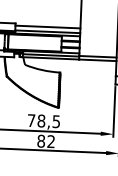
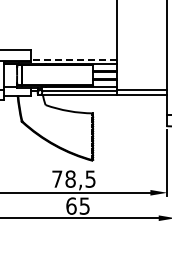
line: (47, 27) -> (73, 53), removed
line: (47, 31) -> (73, 59), solid -> dashed
text: (45, 140) -> (77, 205), 82 -> 65

